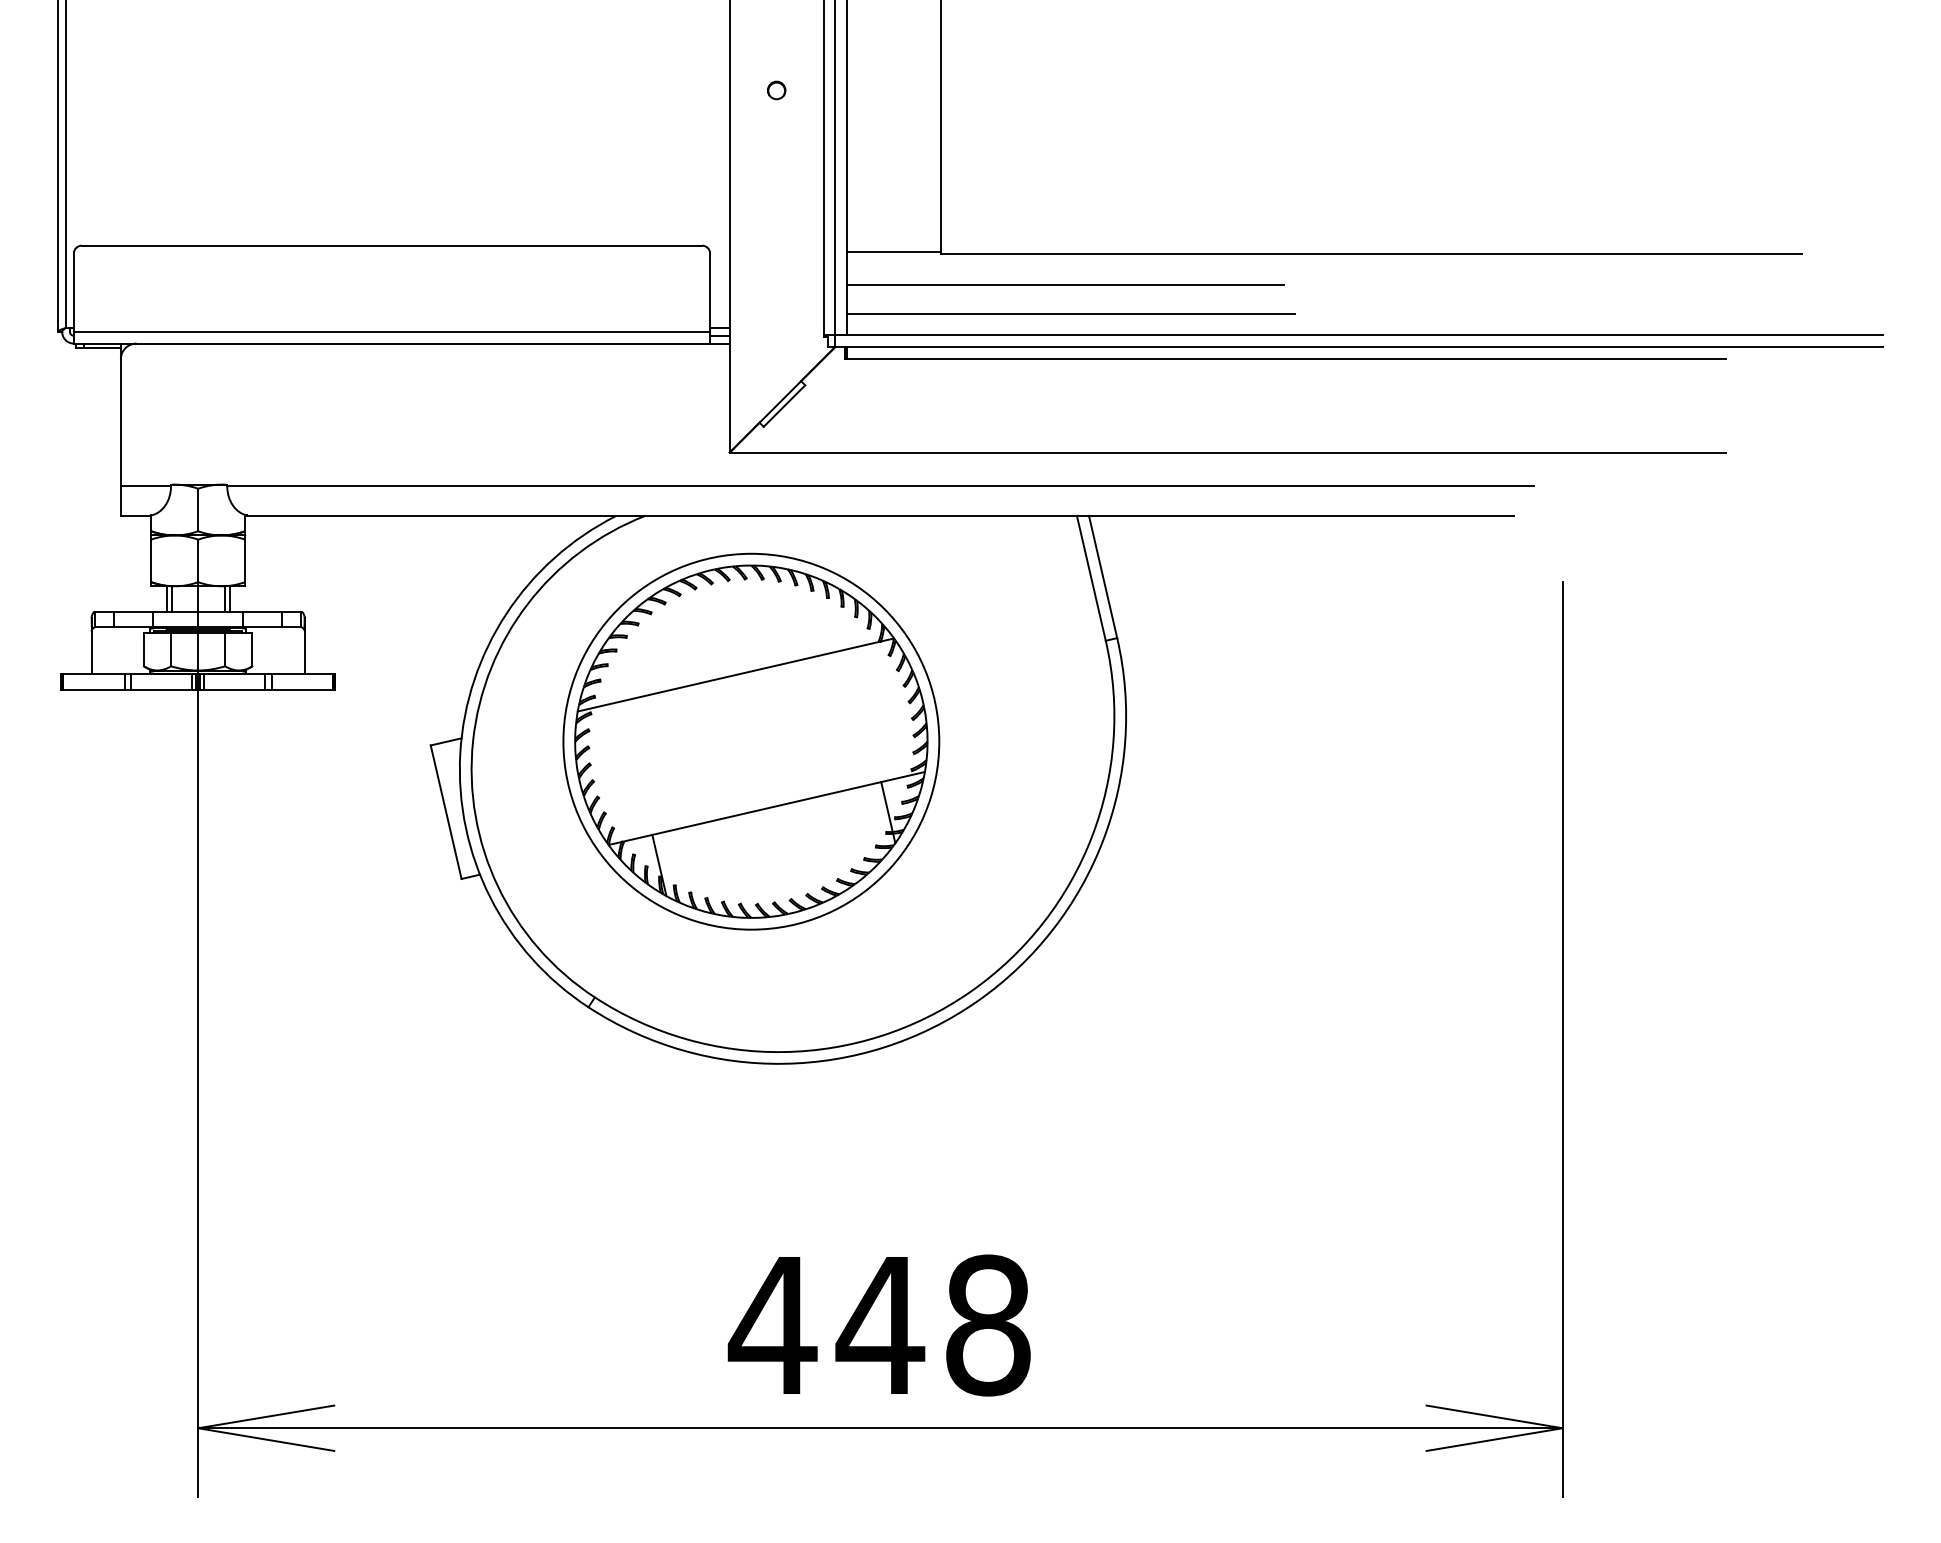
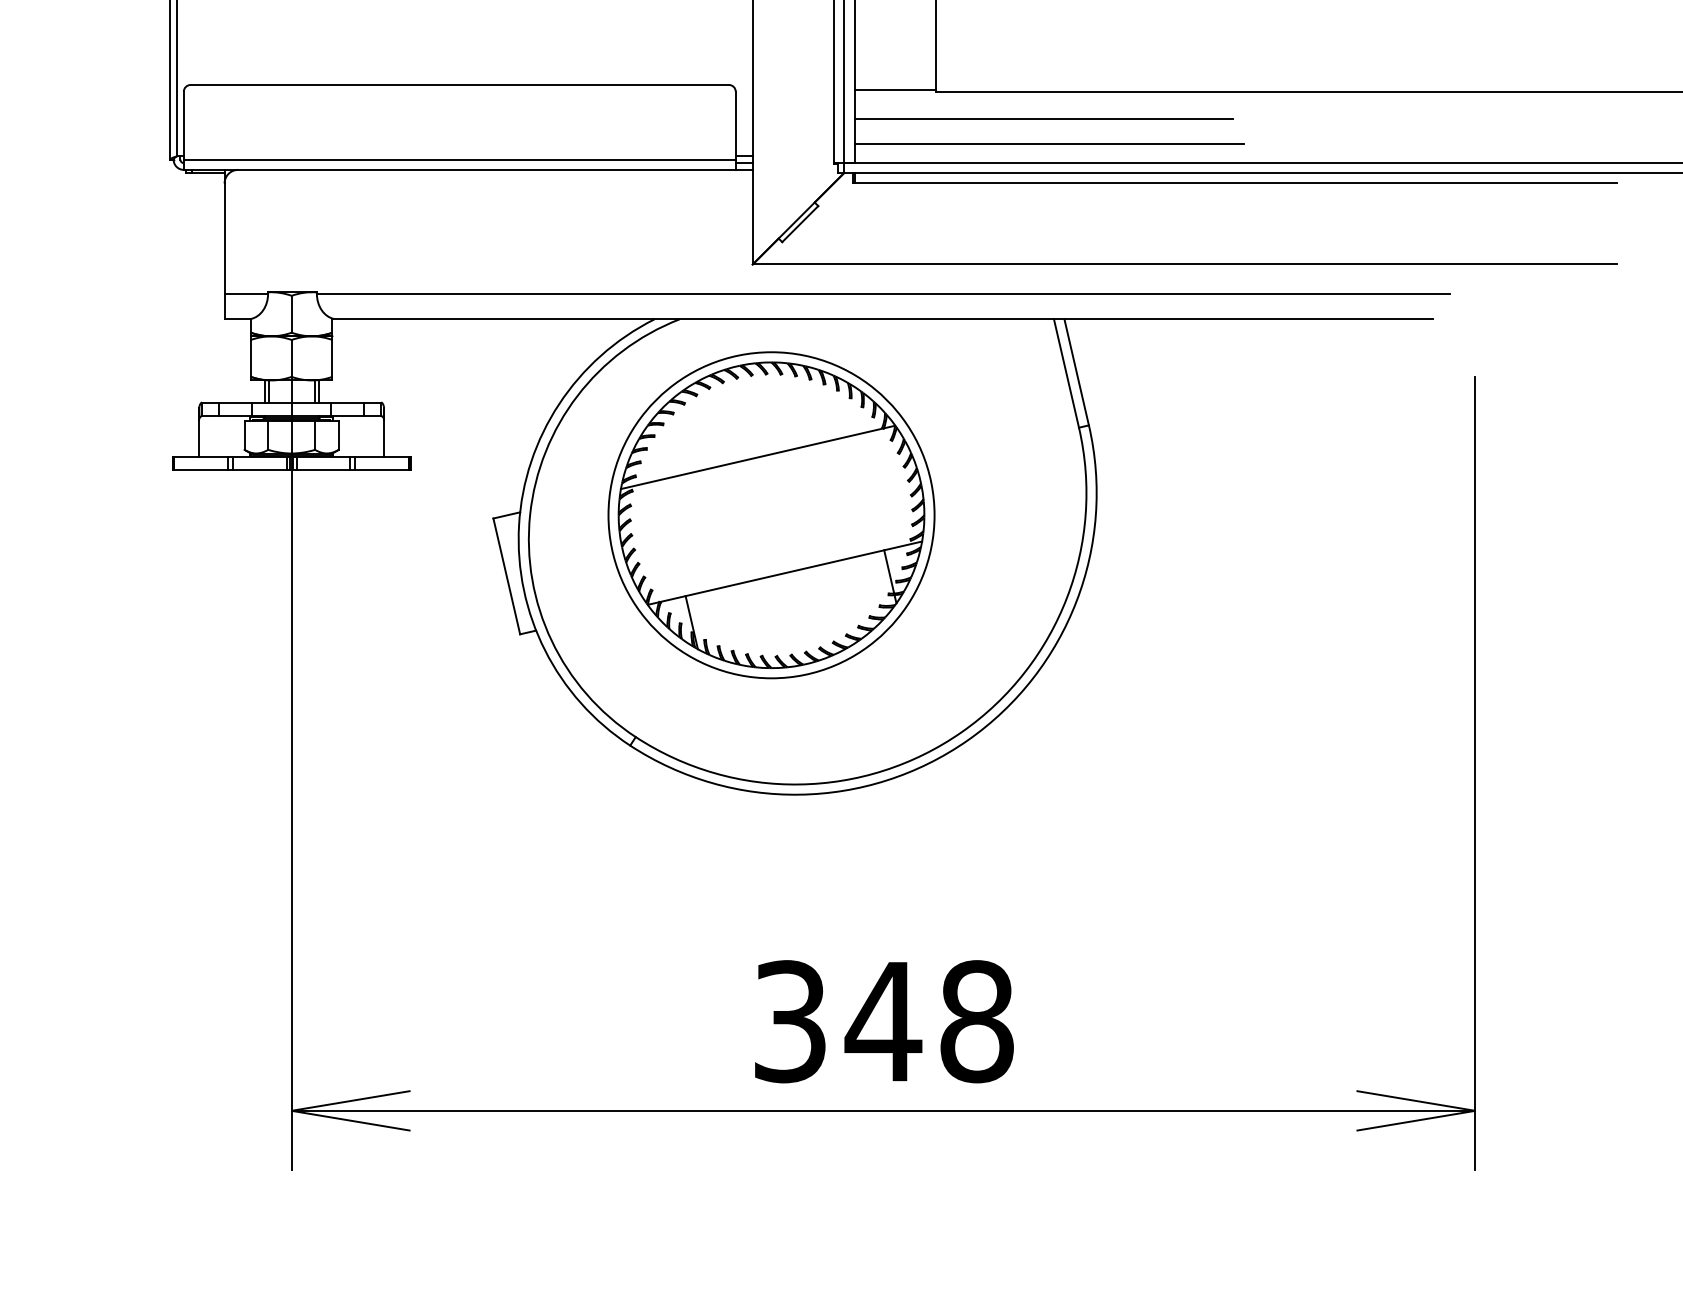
text: (772, 1325) -> (789, 1021), 448 -> 348

